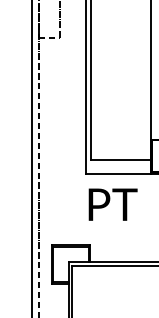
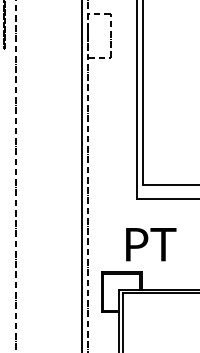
text: (113, 204) -> (151, 244), moved

